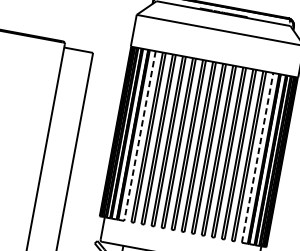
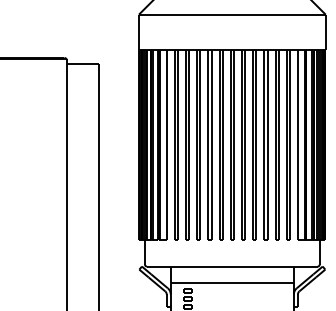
line: (139, 135) -> (166, 144), dashed -> solid
line: (257, 157) -> (297, 144), dashed -> solid

